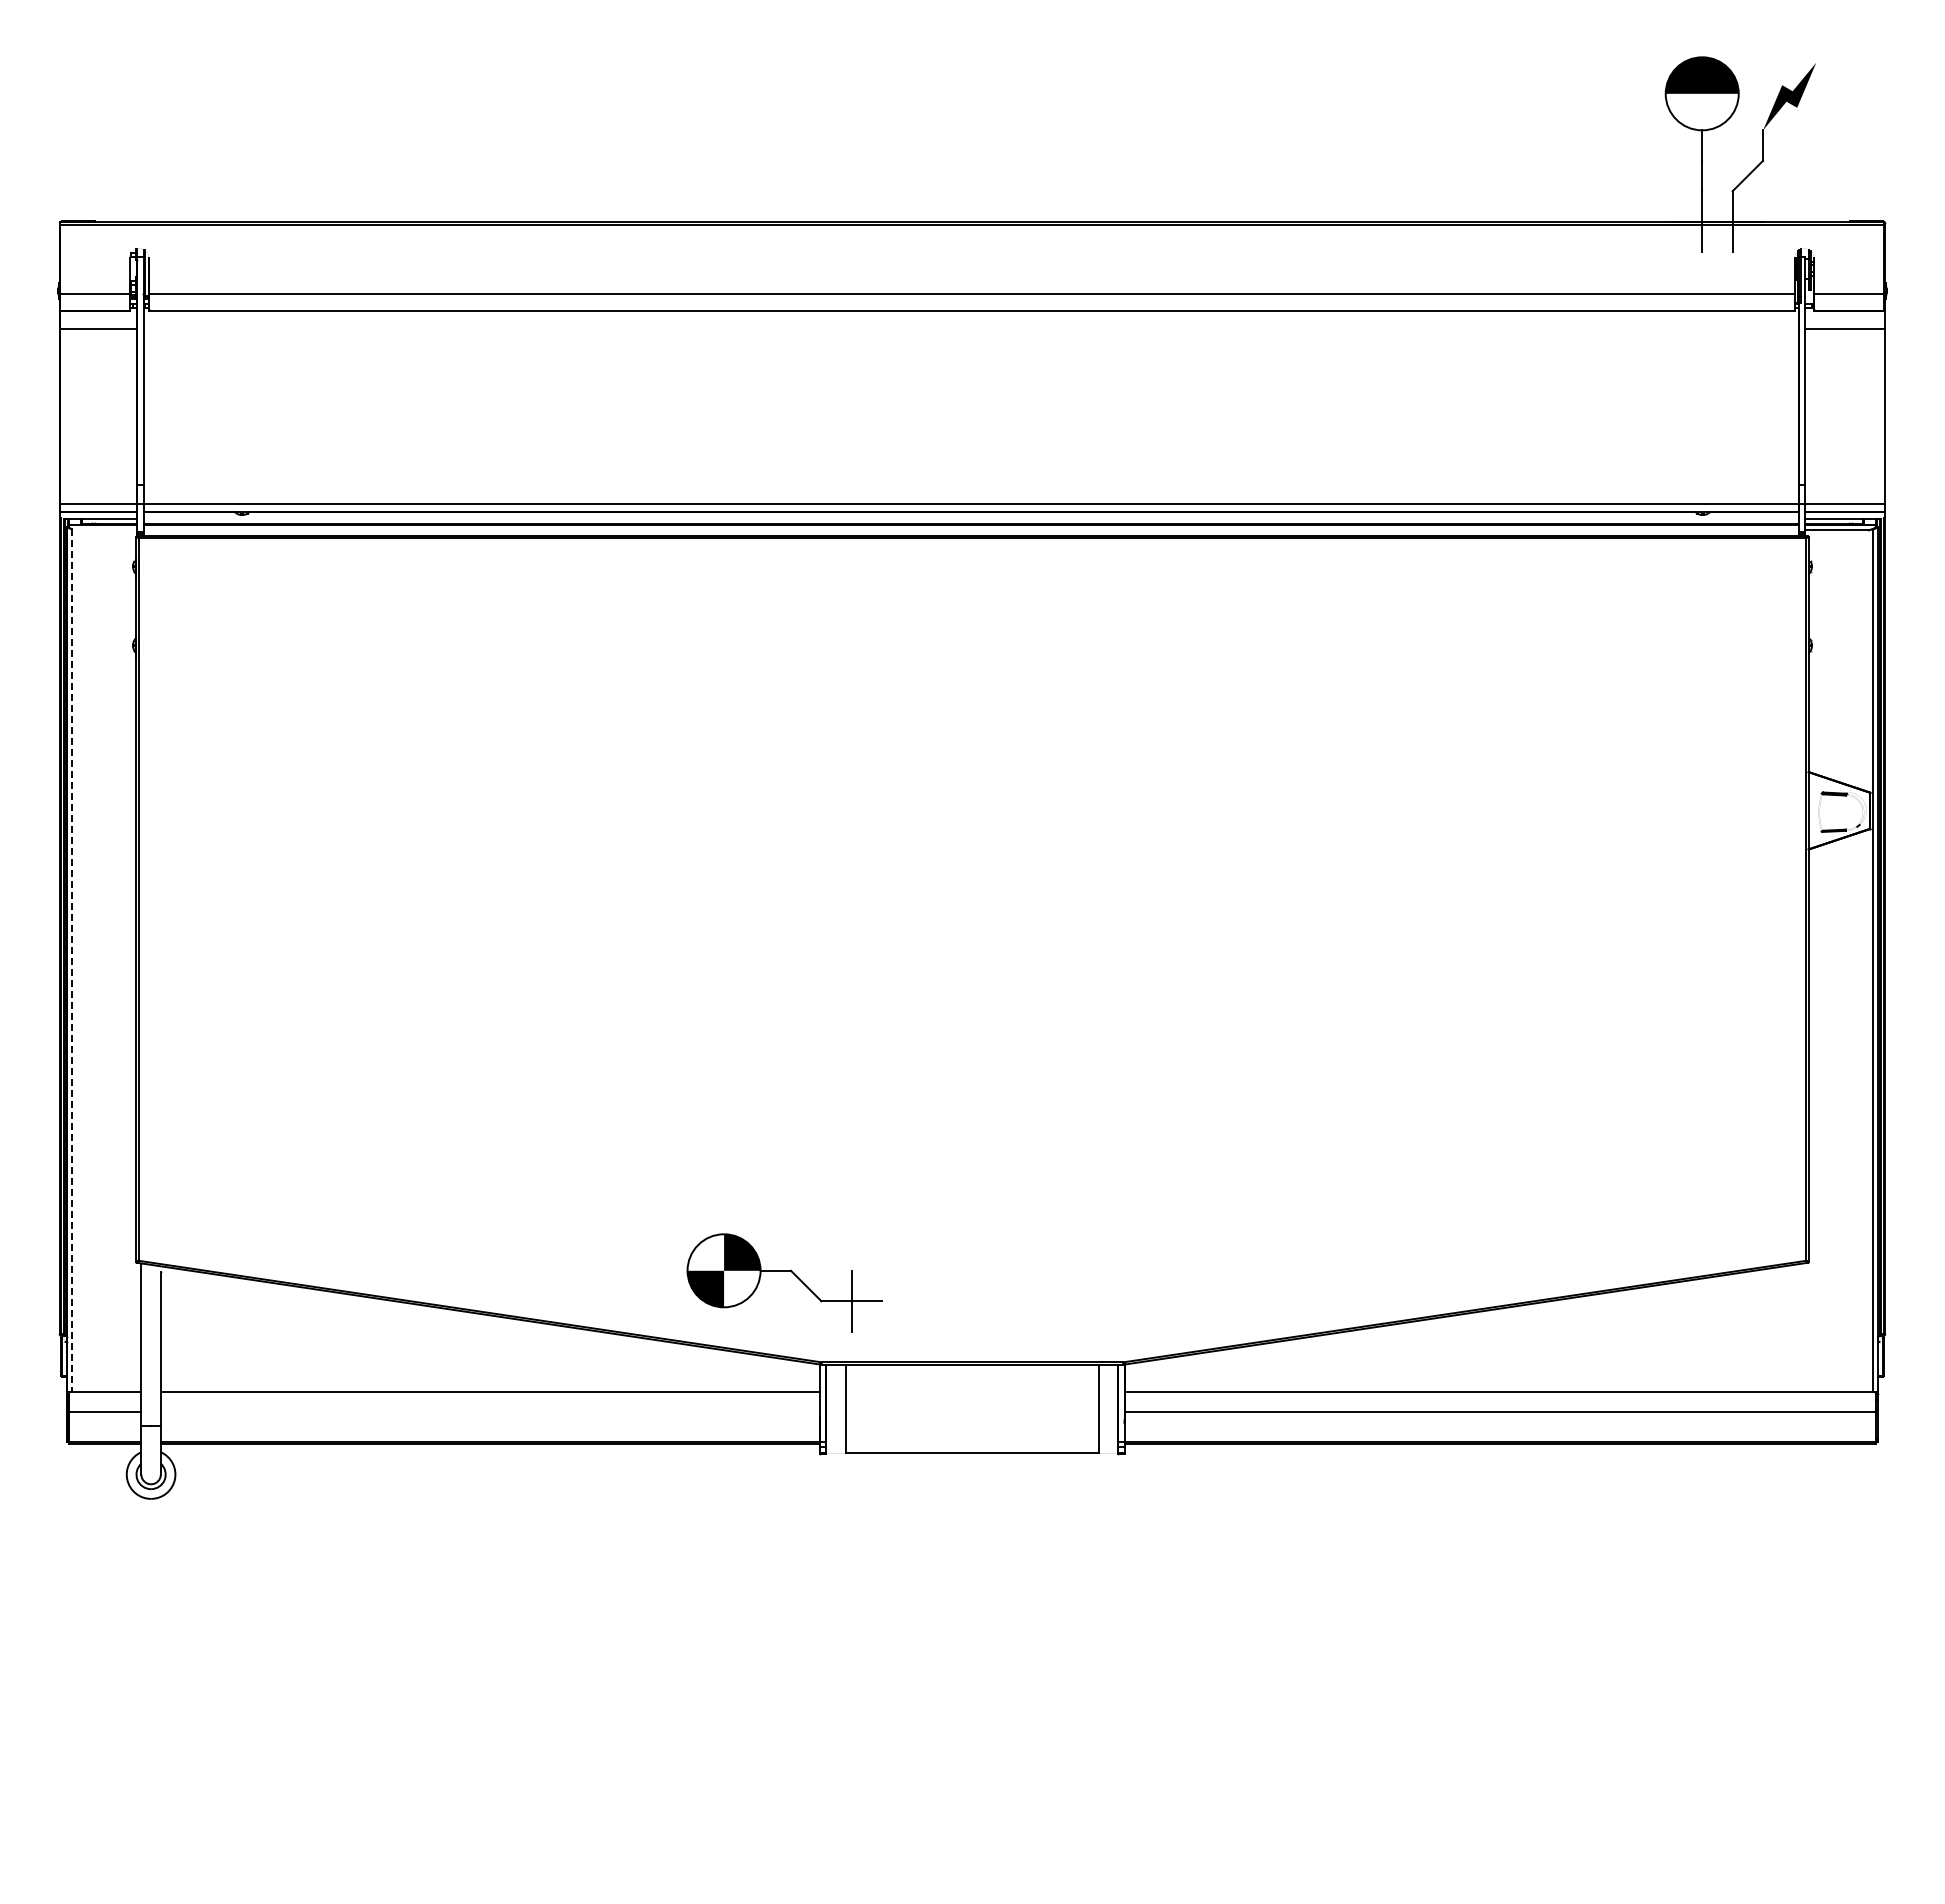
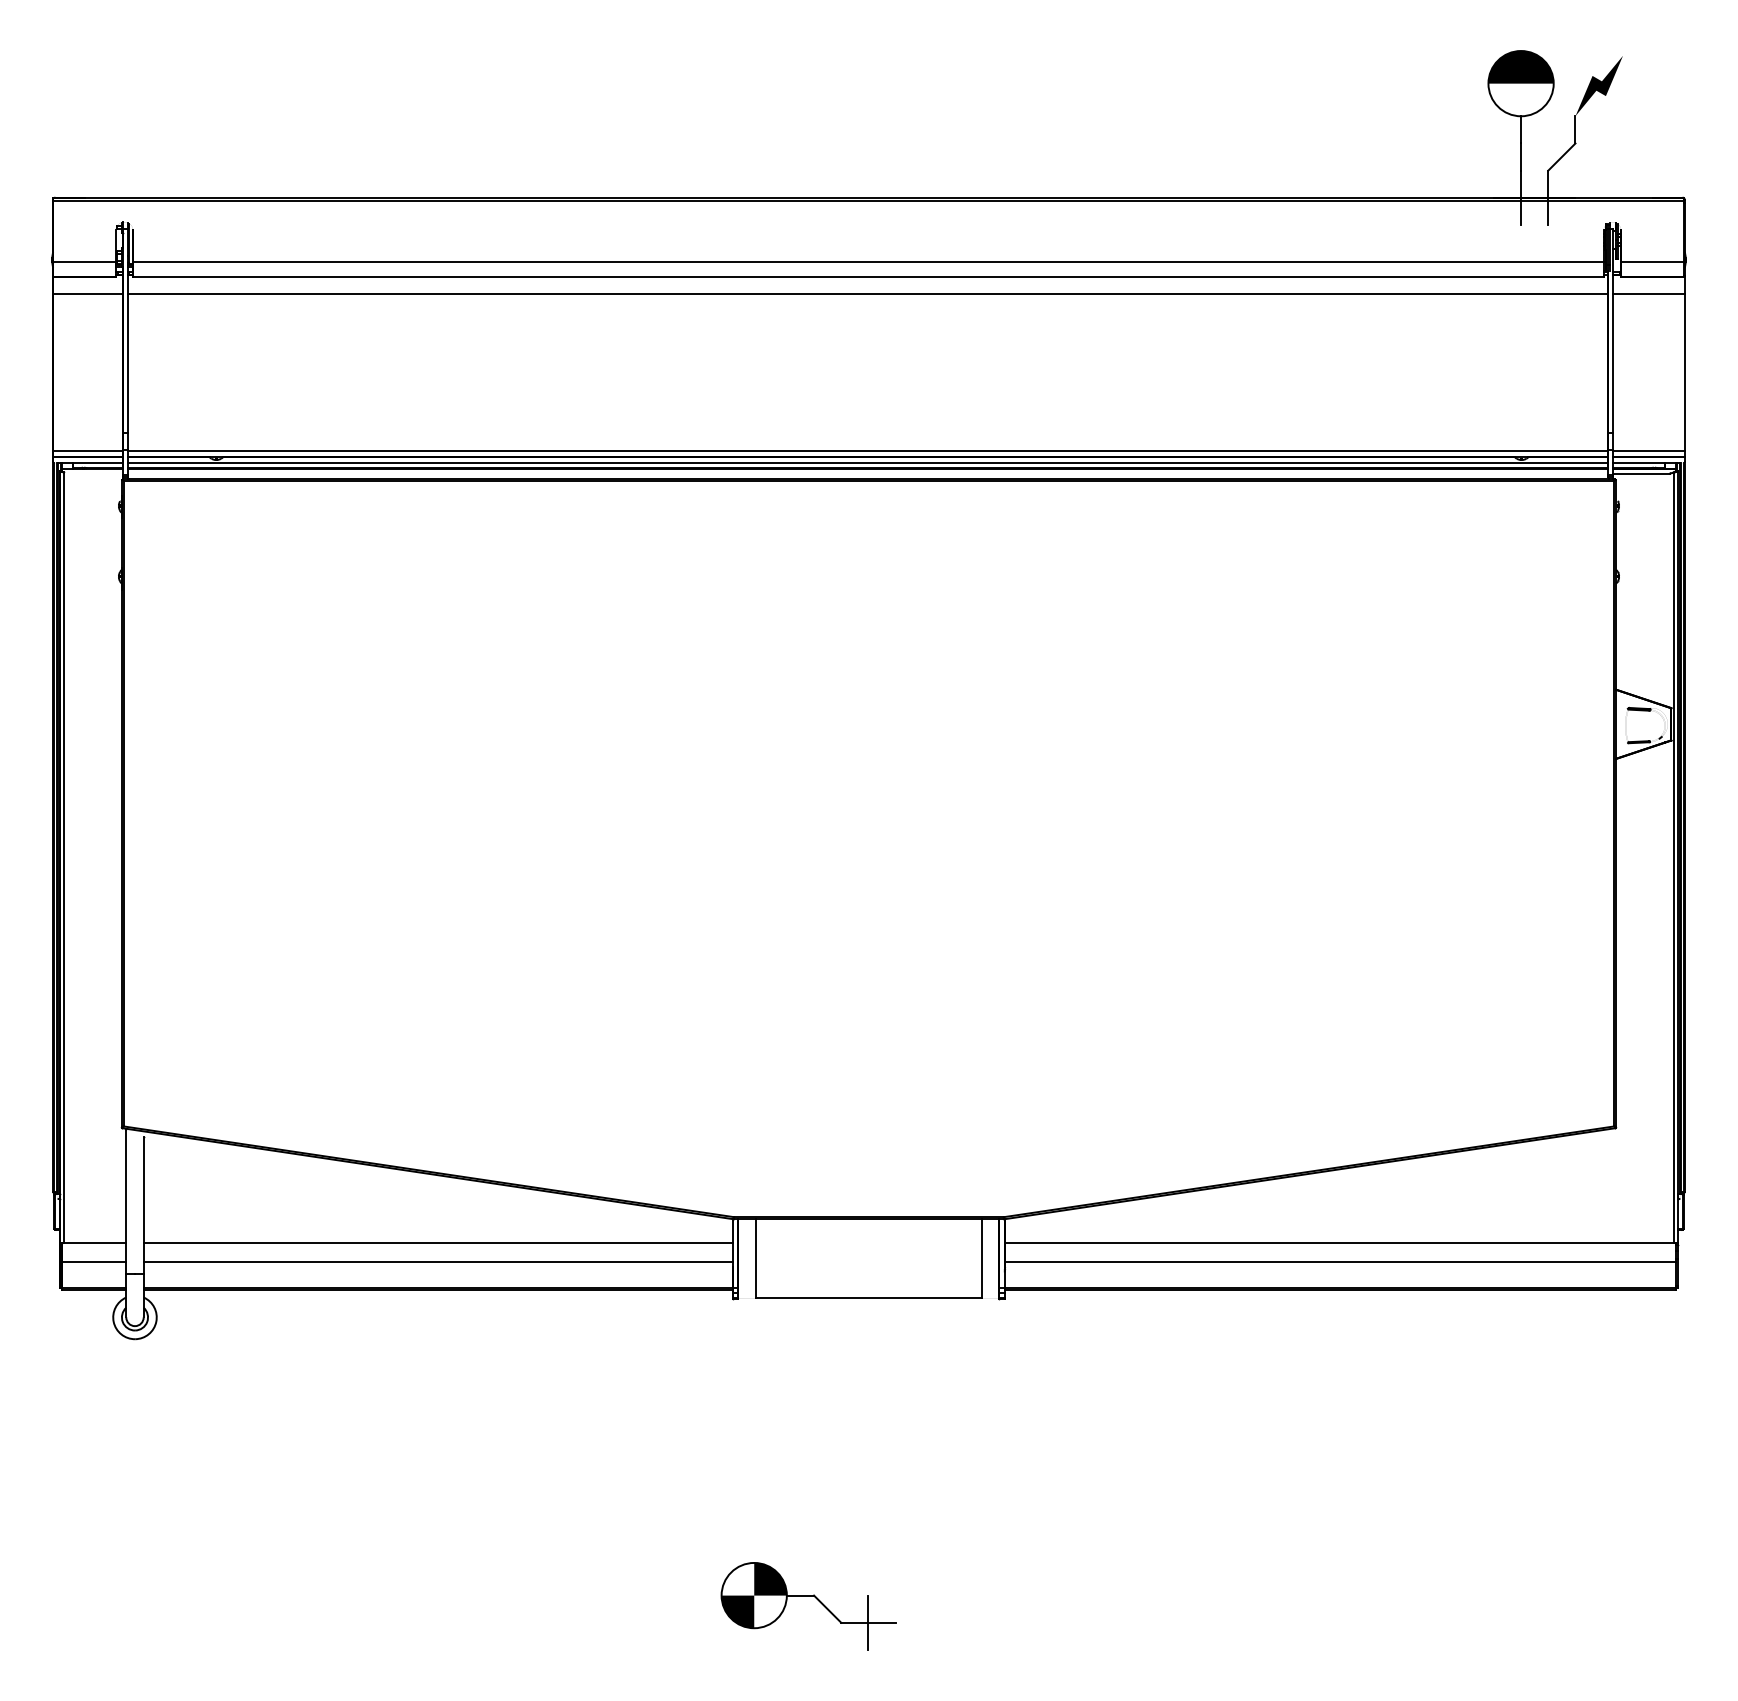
line: (971, 329) -> (868, 294), added
line: (971, 518) -> (868, 463), added
line: (71, 960) -> (63, 858), dashed -> solid
part: (784, 1271) -> (808, 1596), moved
line: (490, 1411) -> (438, 1261), added

